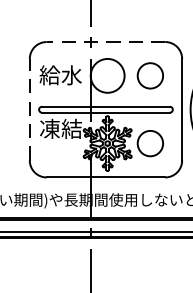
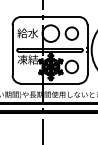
line: (104, 43) -> (49, 17), dashed -> solid
line: (29, 110) -> (12, 50), dashed -> solid

